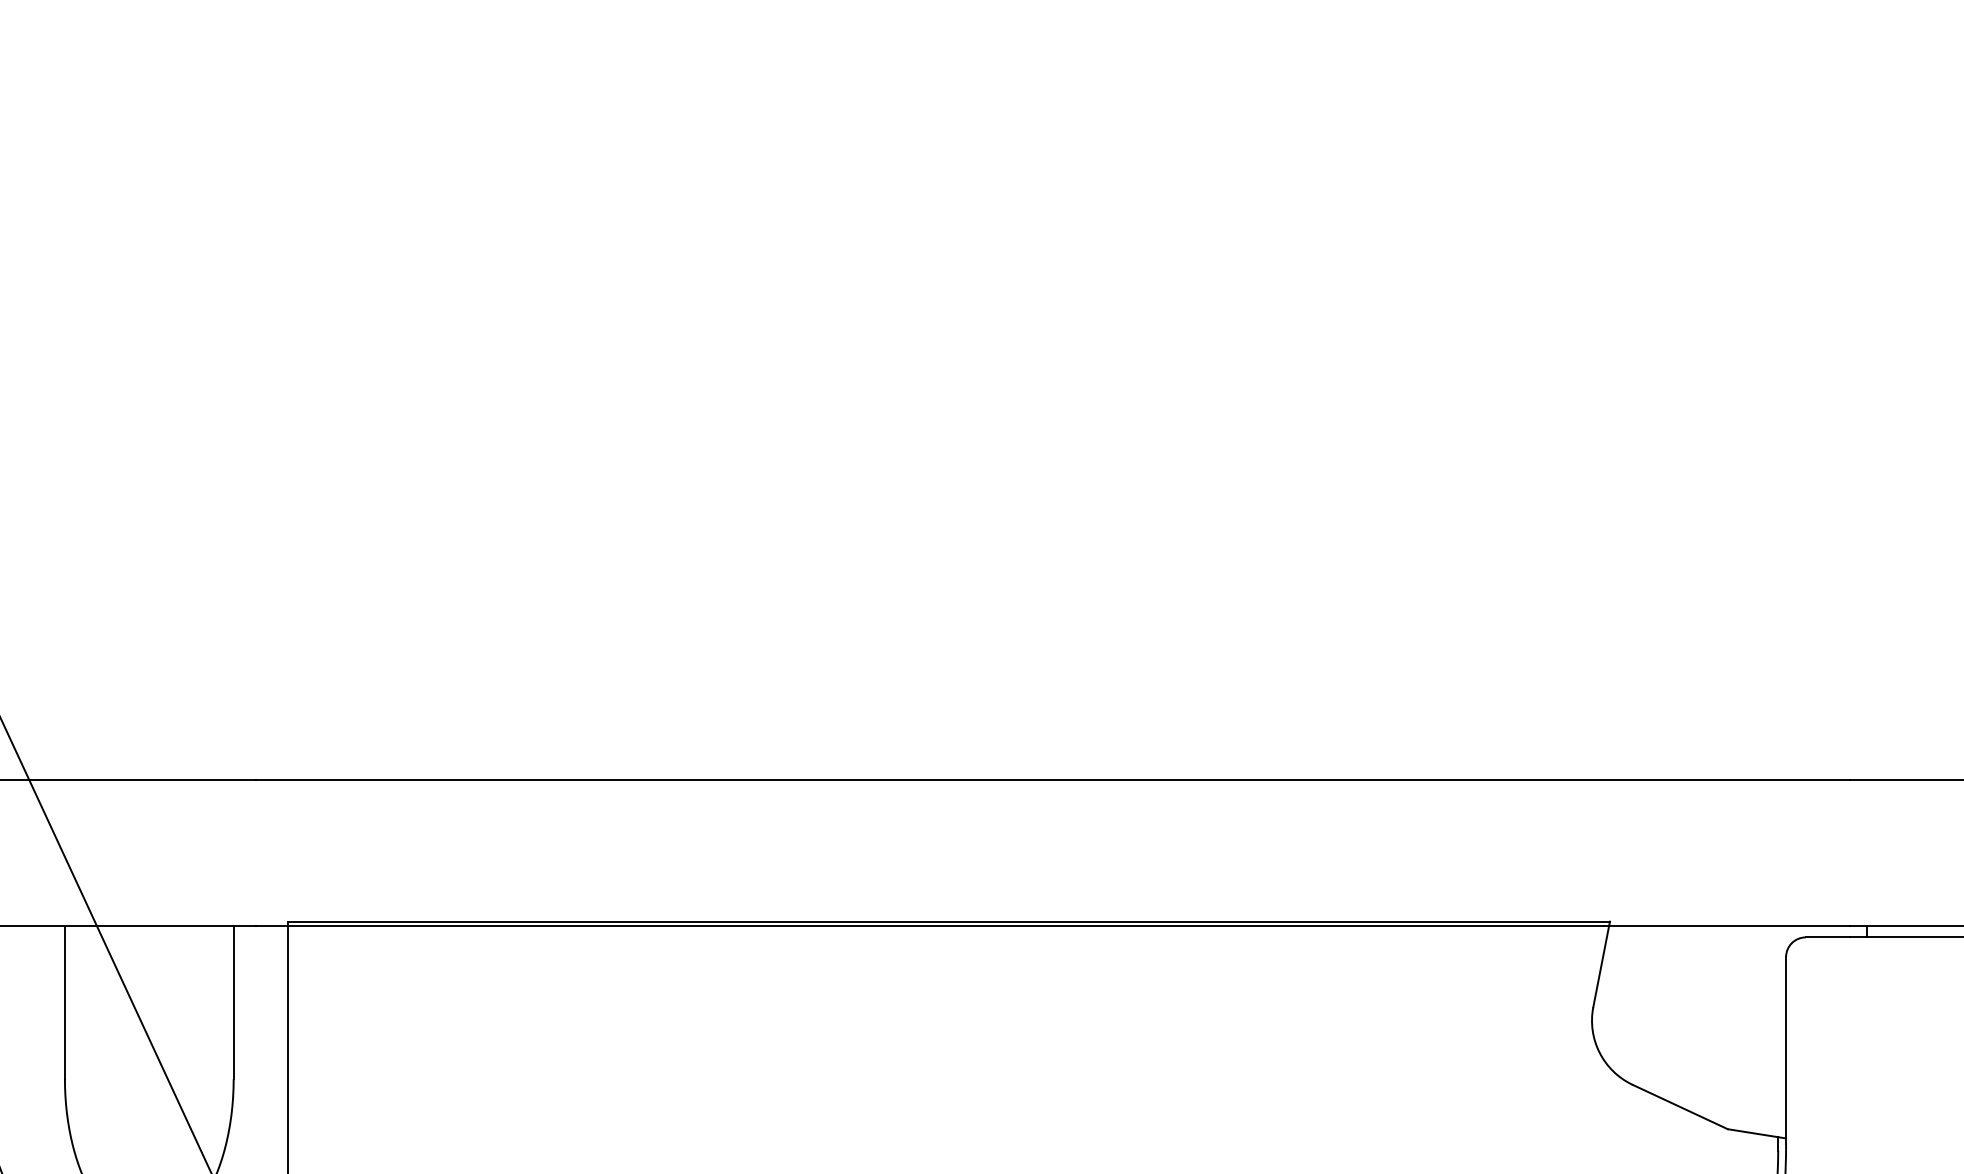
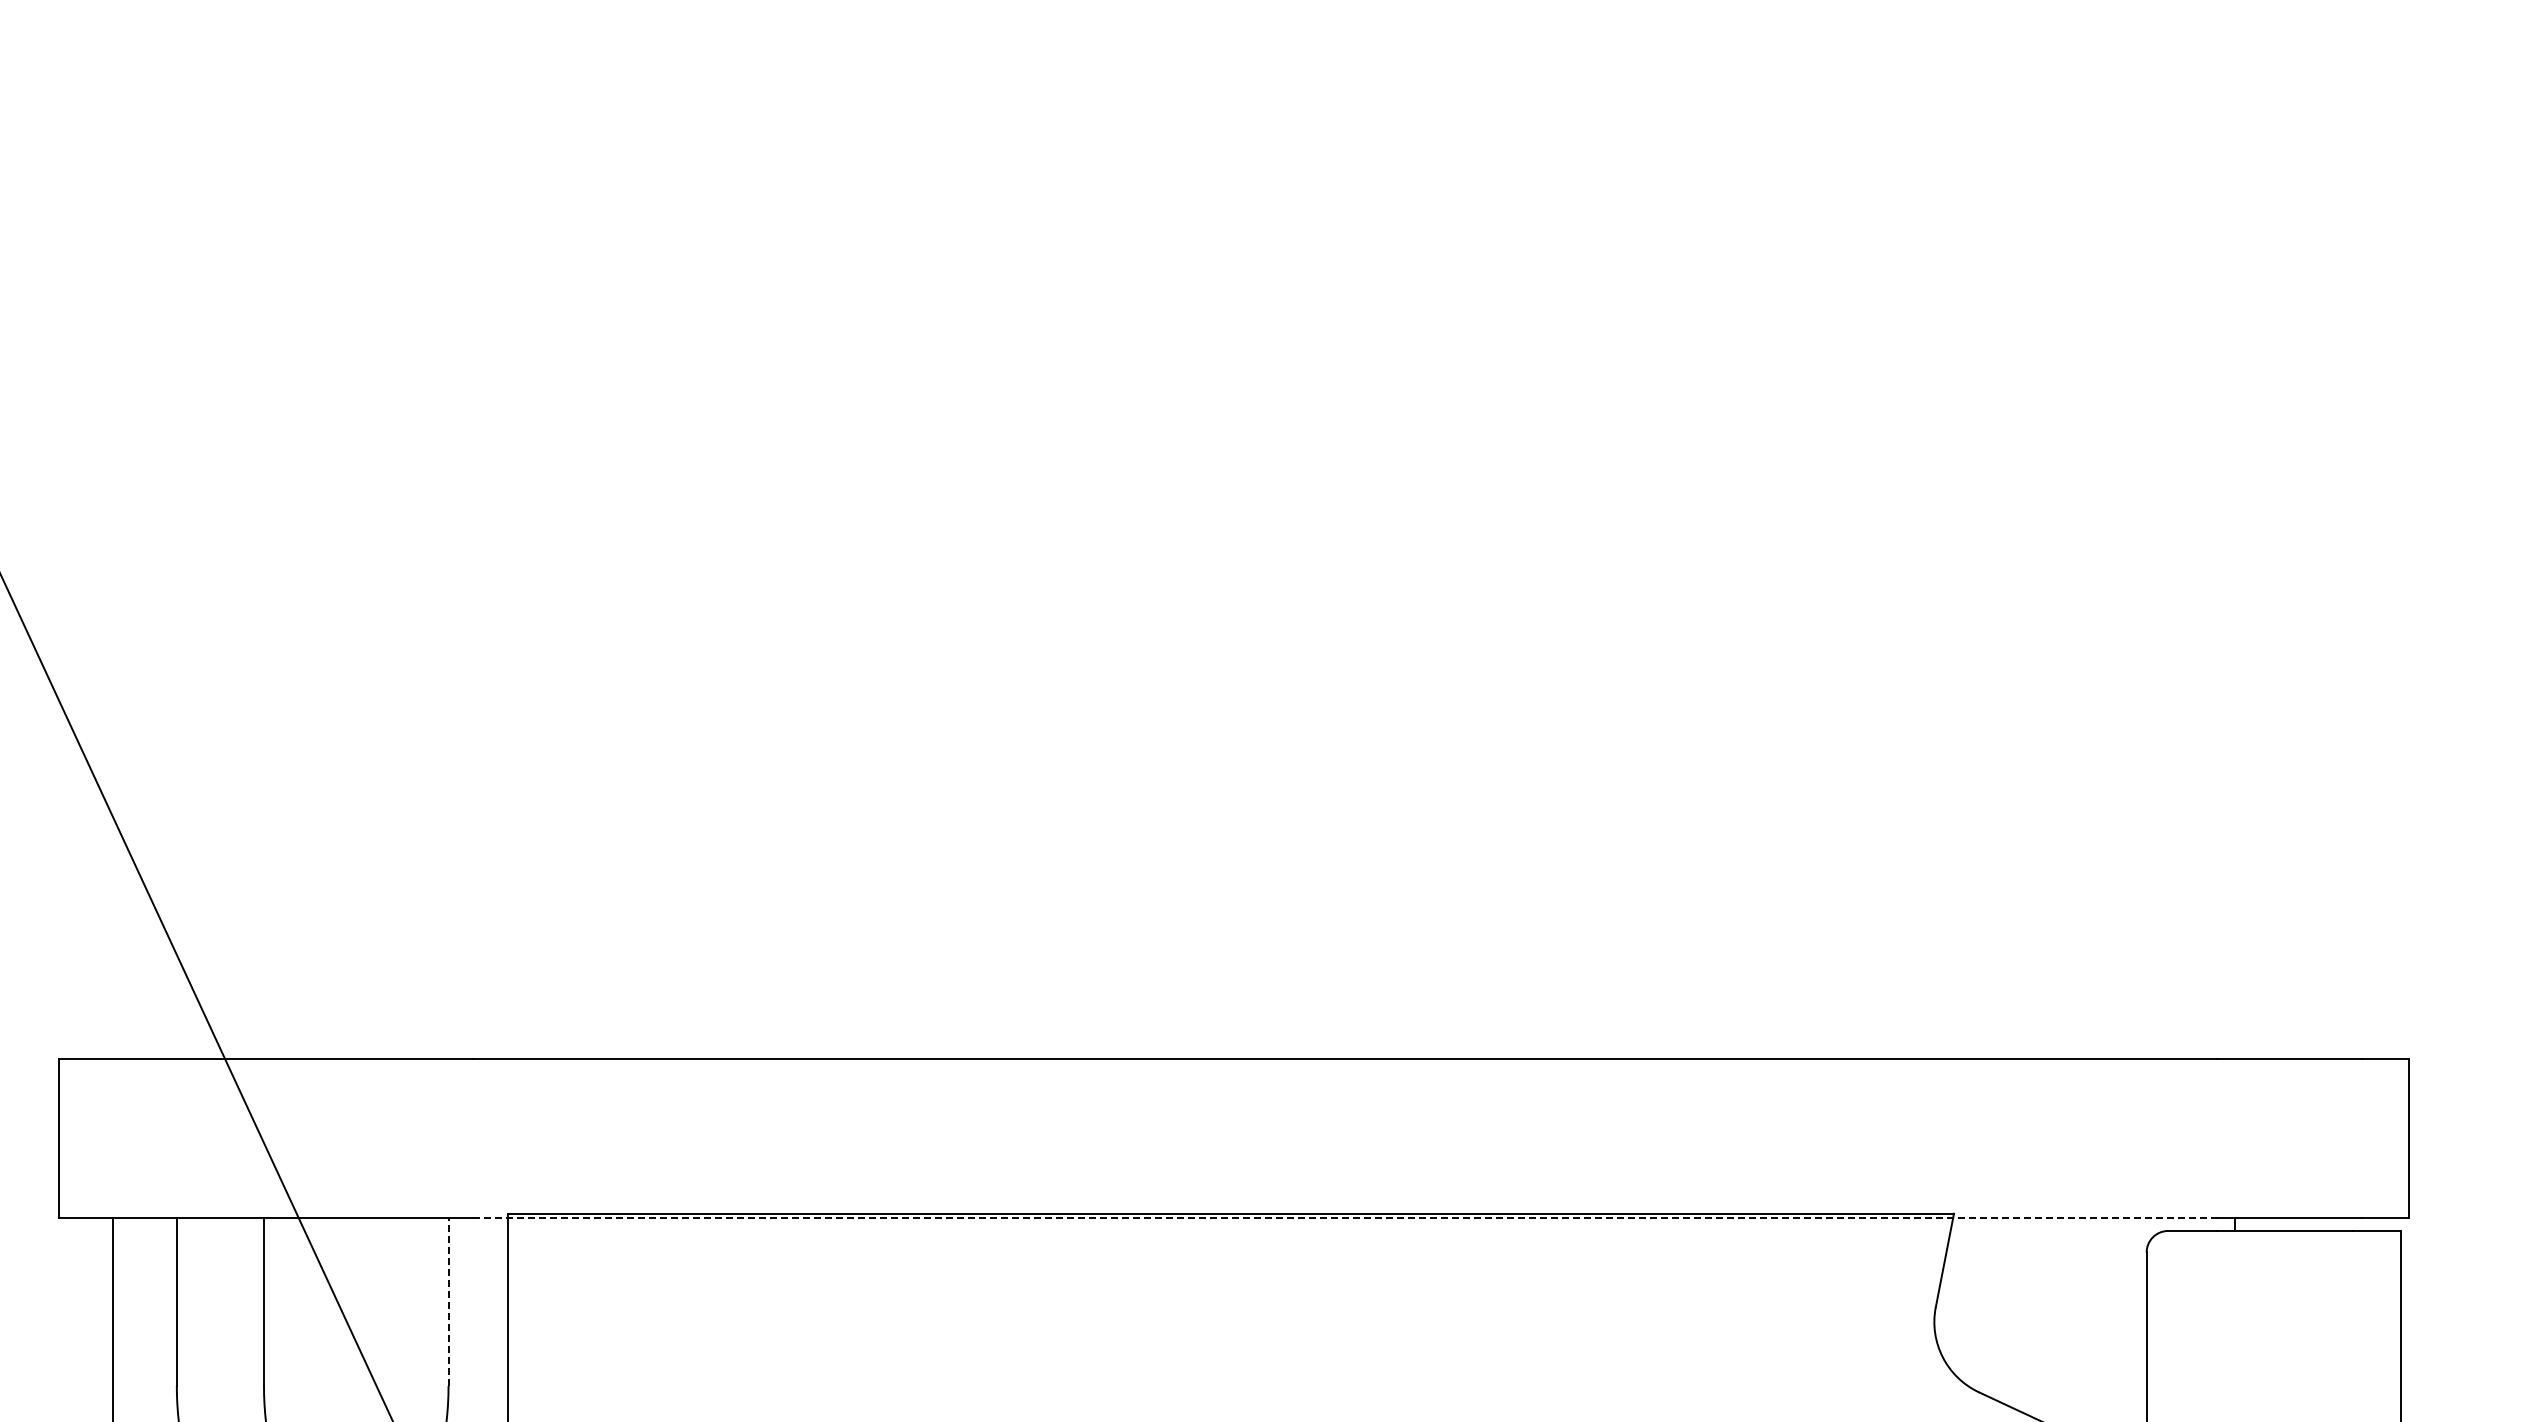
line: (1053, 926) -> (1345, 1218), solid -> dashed
line: (233, 1002) -> (448, 1302), solid -> dashed

